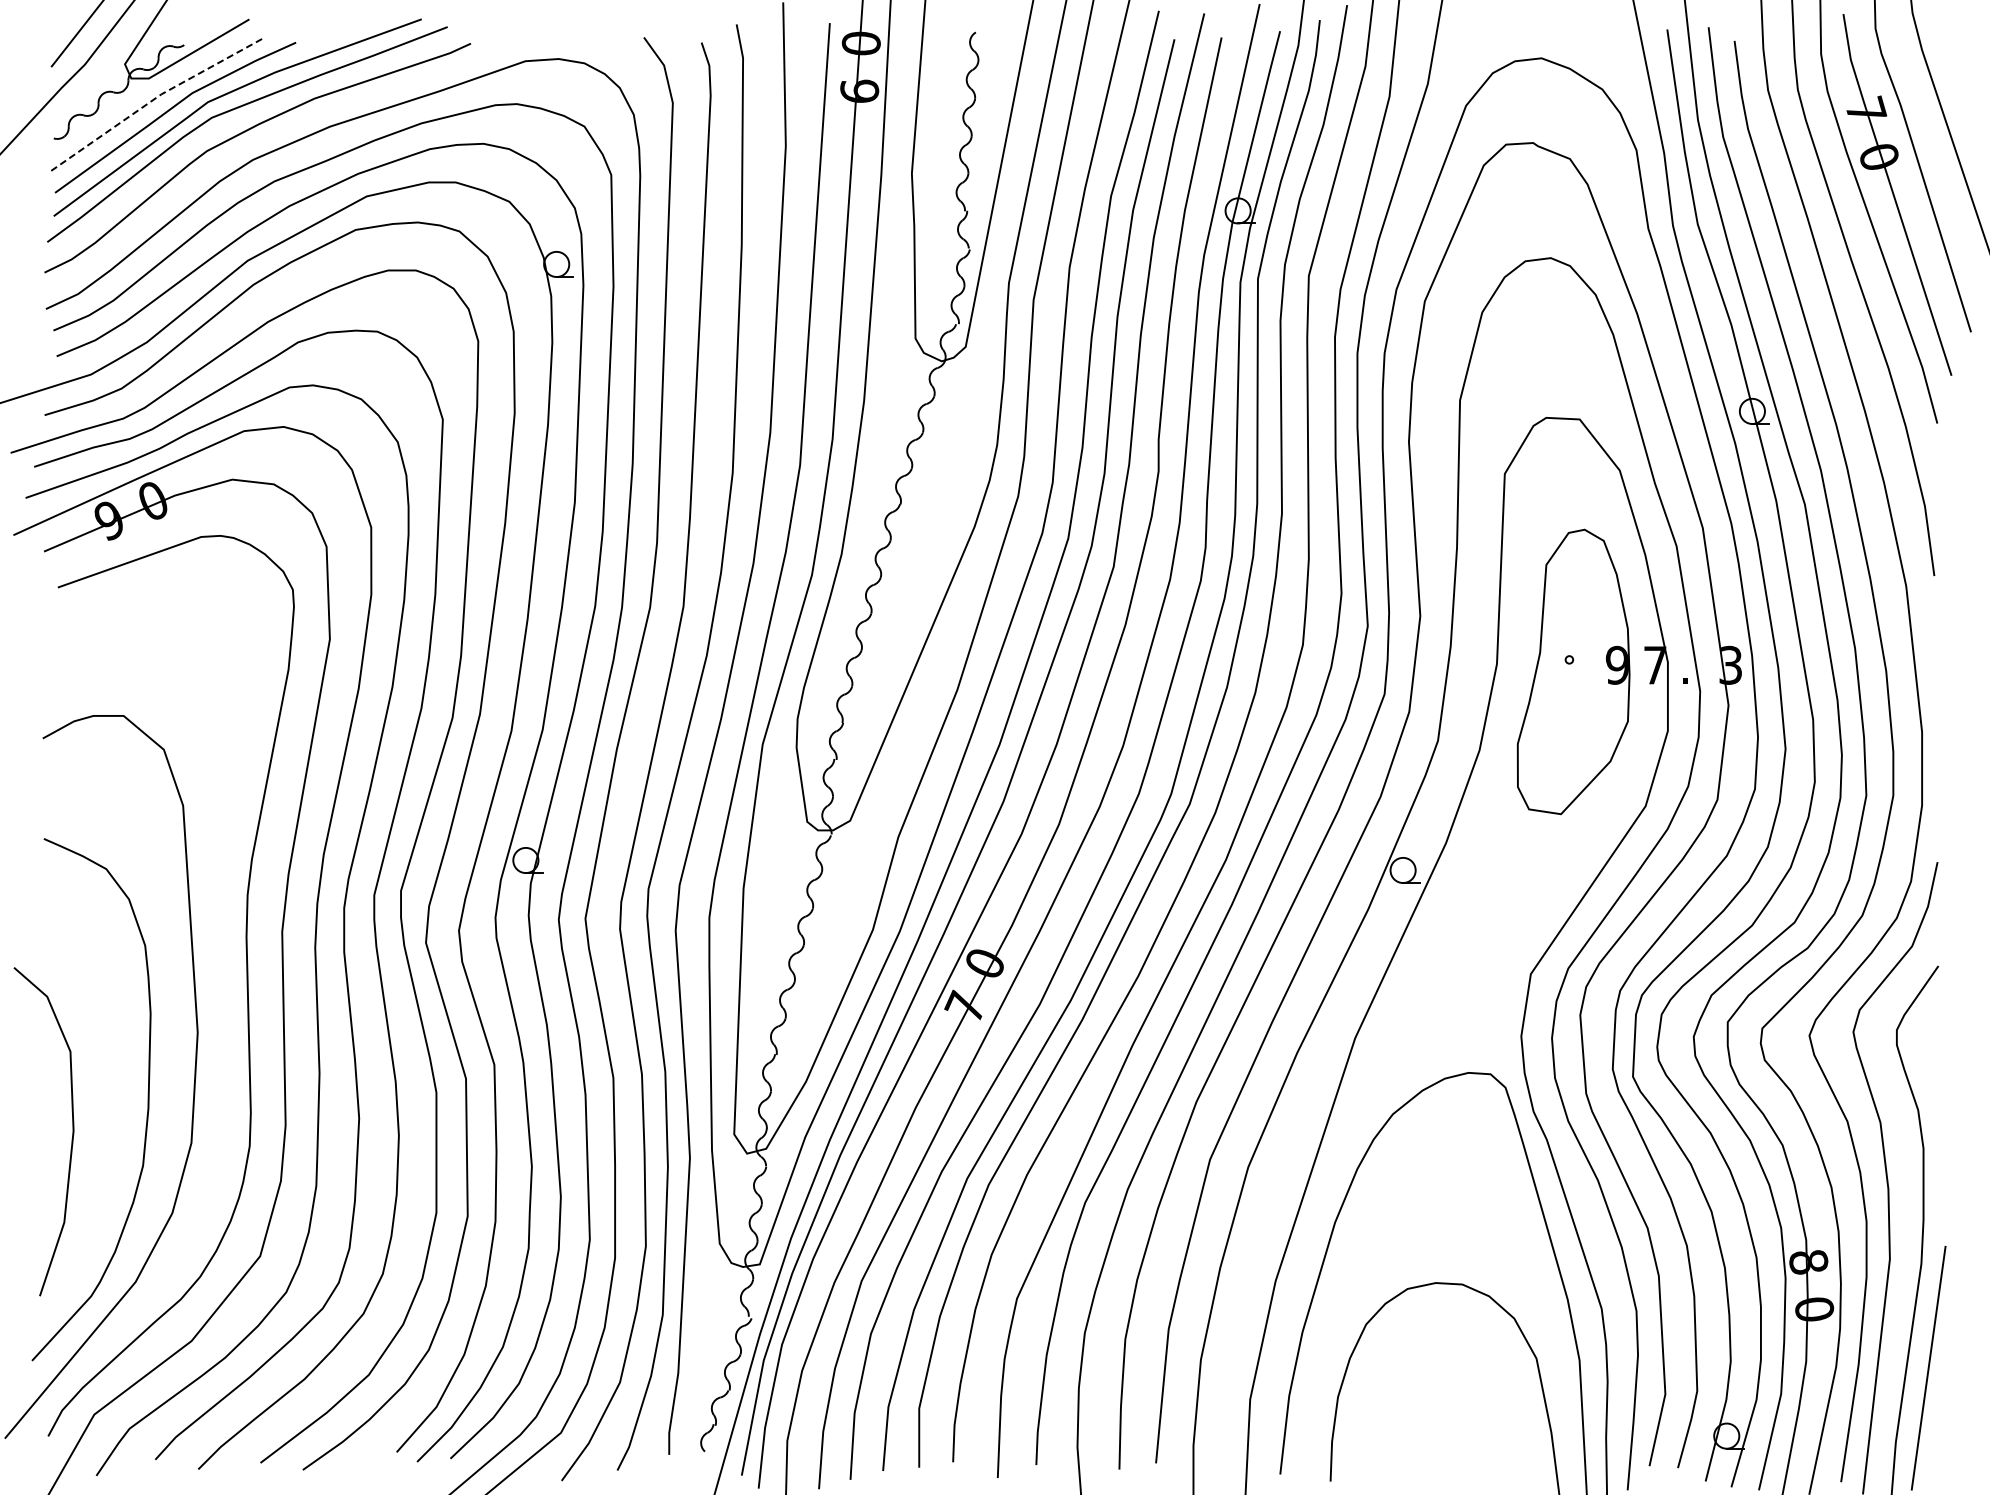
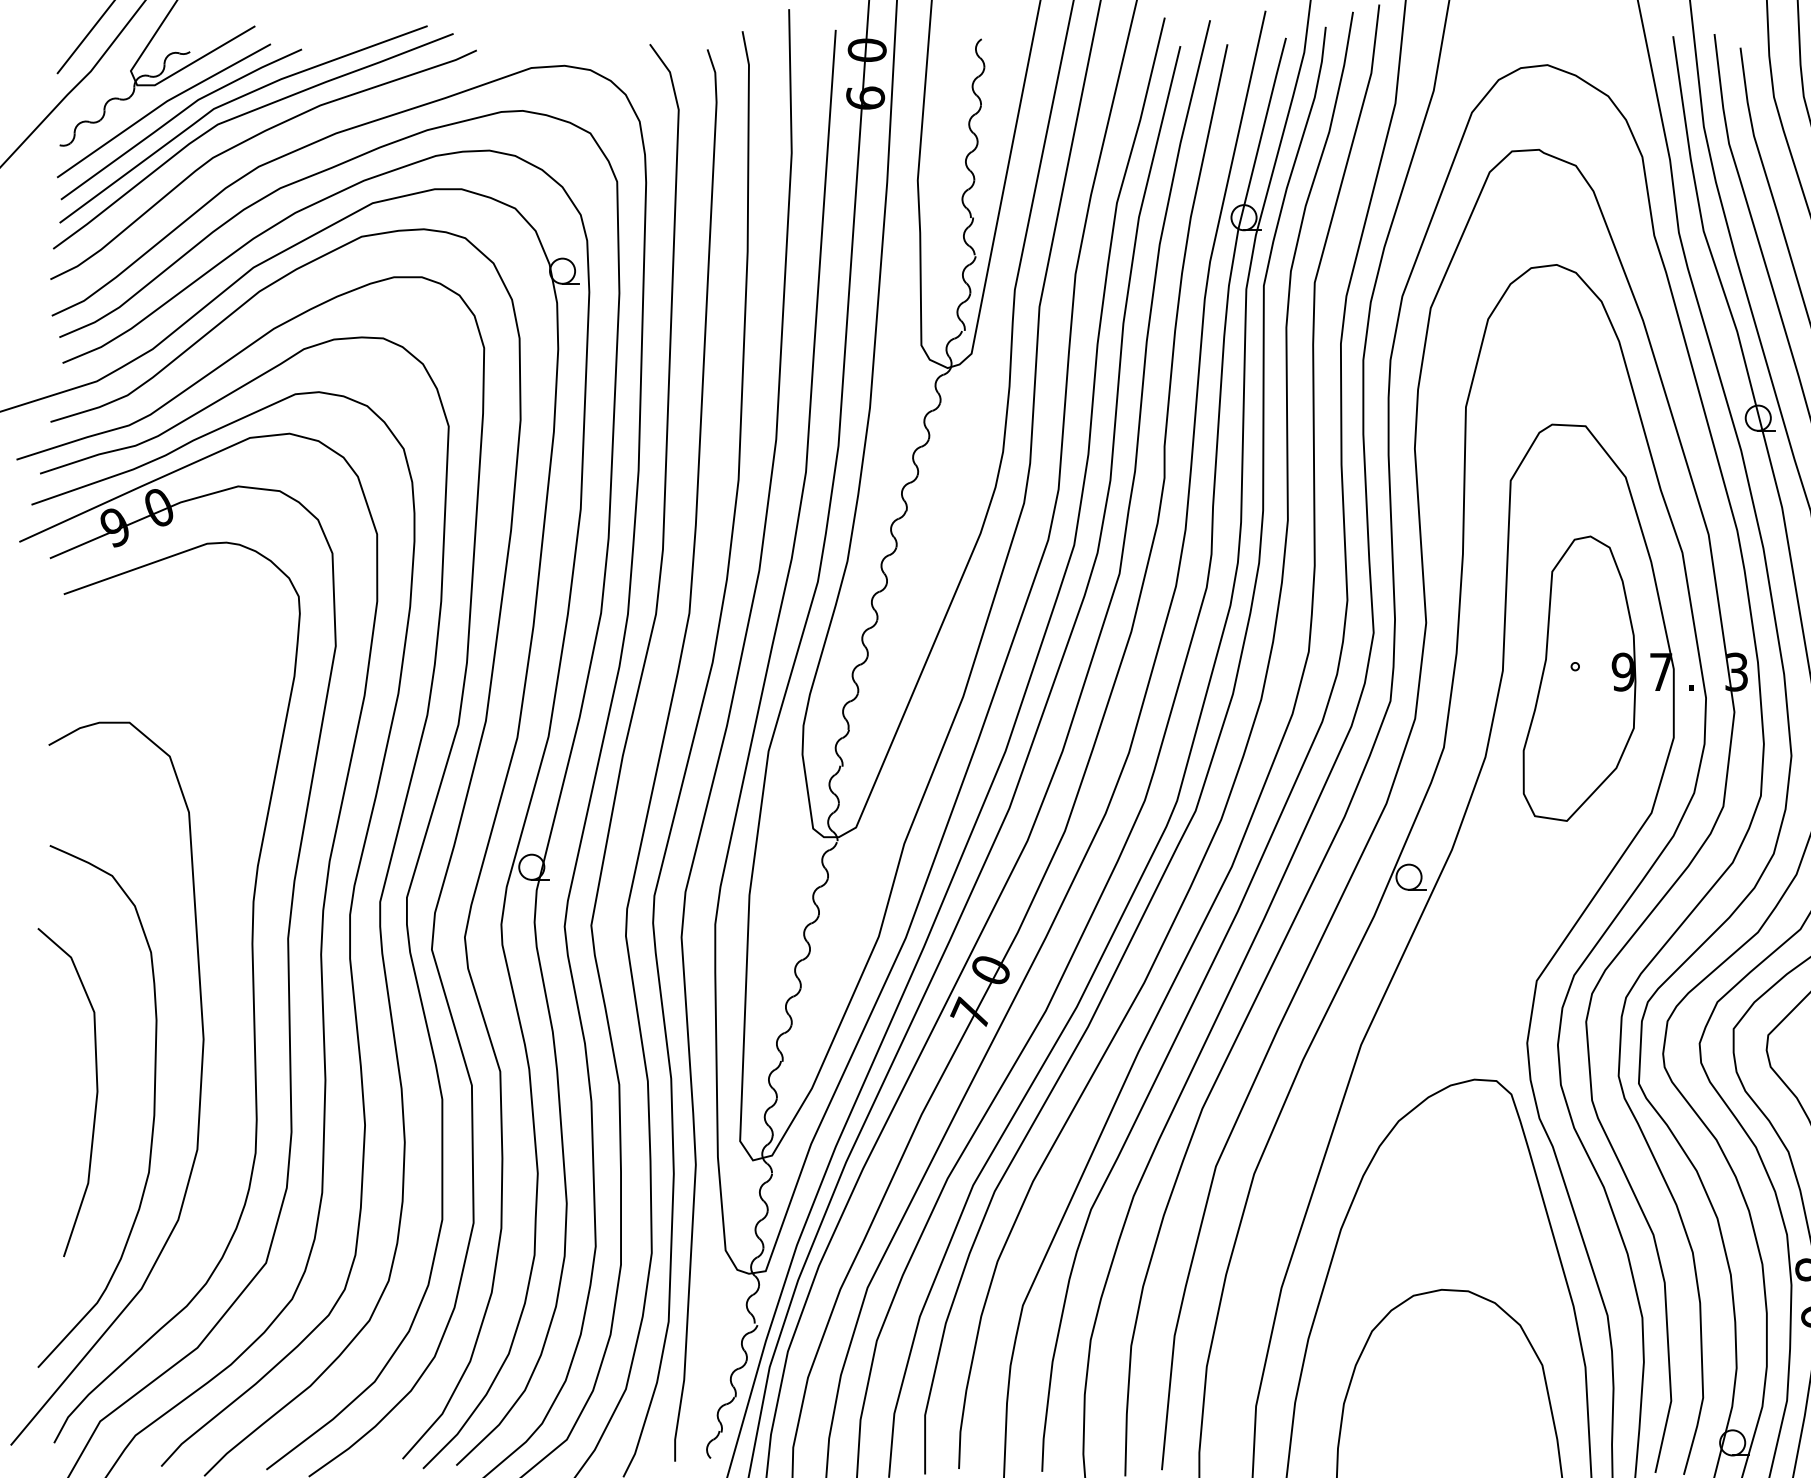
line: (155, 98) -> (161, 105), dashed -> solid
curve: (71, 1138) -> (95, 1099), moved

